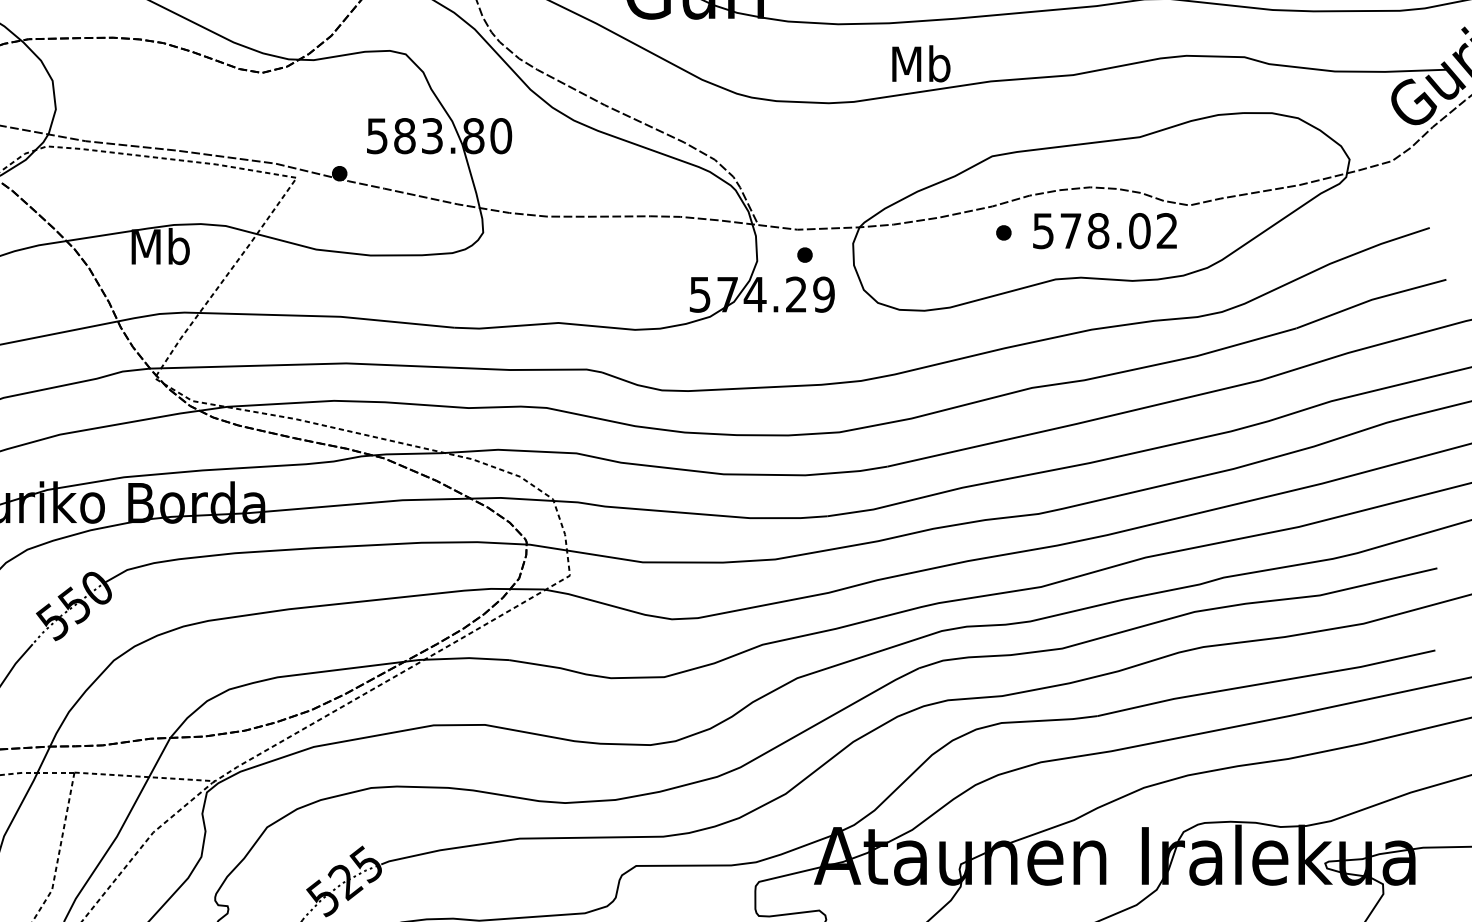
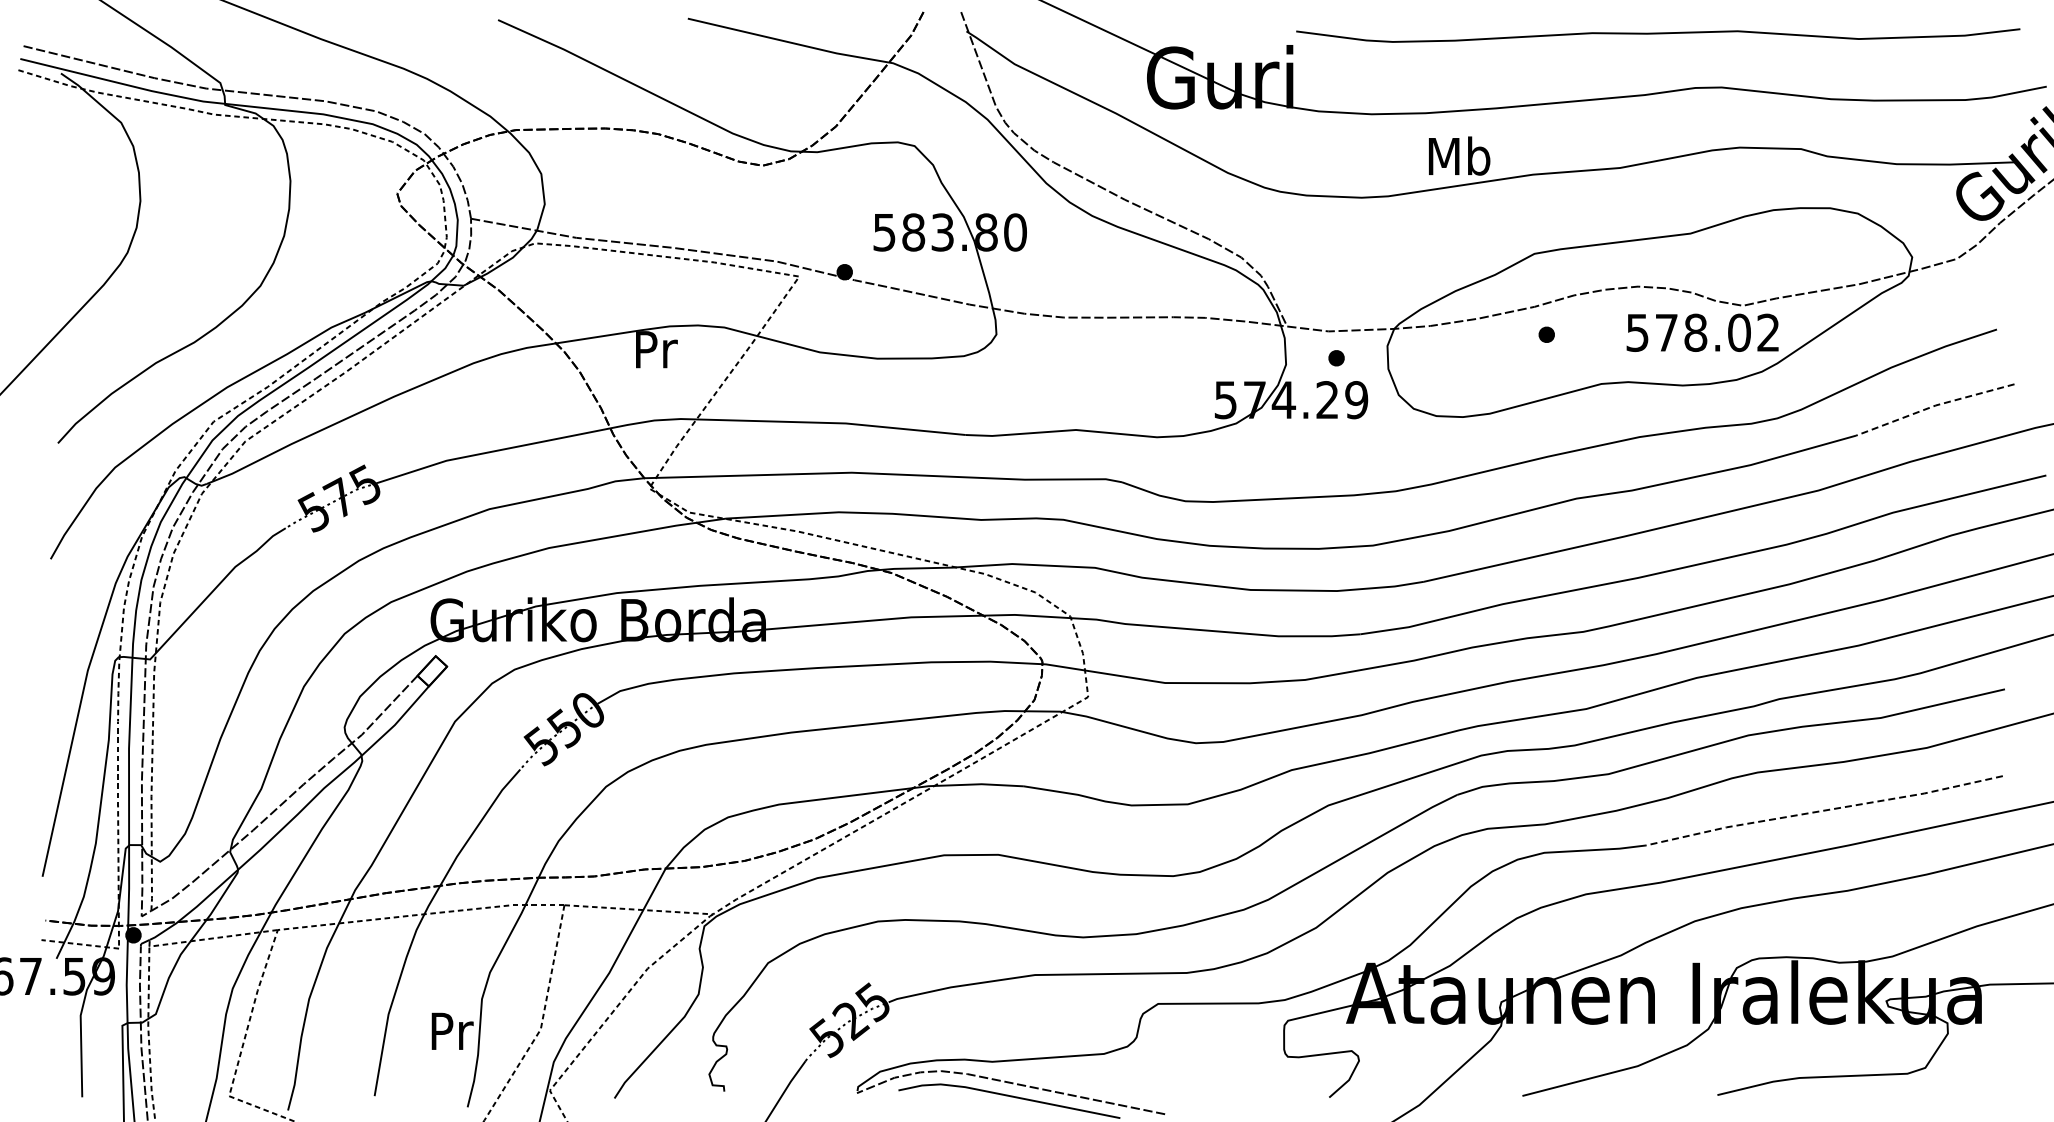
text: (1104, 230) -> (1702, 332), moved
text: (160, 245) -> (655, 348), Mb -> Pr
line: (1370, 300) -> (1934, 406), solid -> dashed
line: (1265, 682) -> (1823, 810), solid -> dashed

